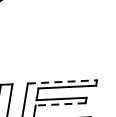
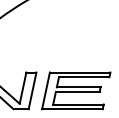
line: (62, 81) -> (80, 72), dashed -> solid
line: (60, 104) -> (77, 92), dashed -> solid

